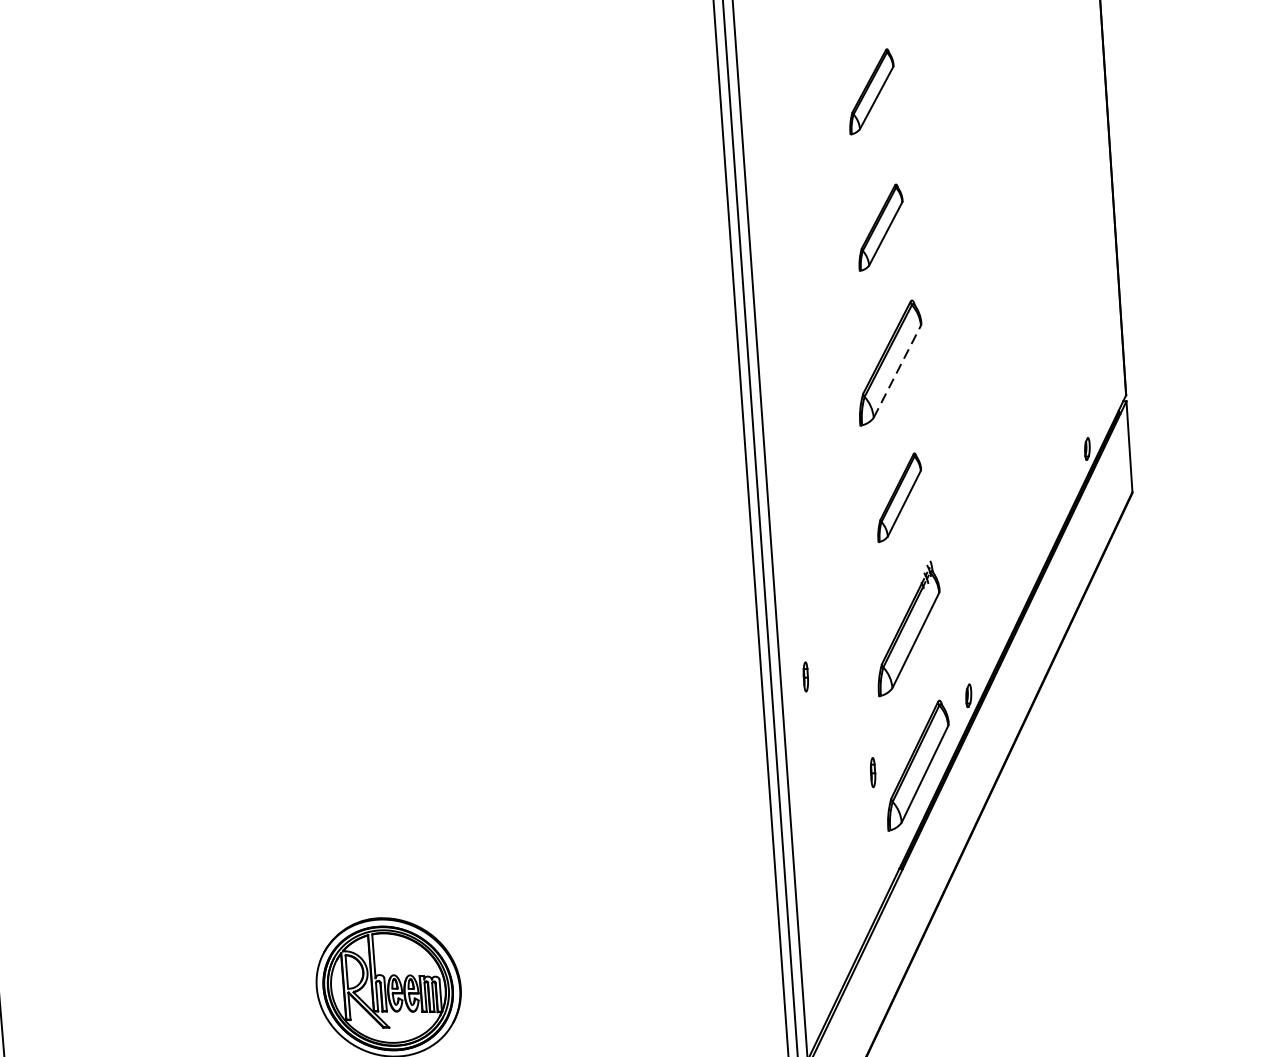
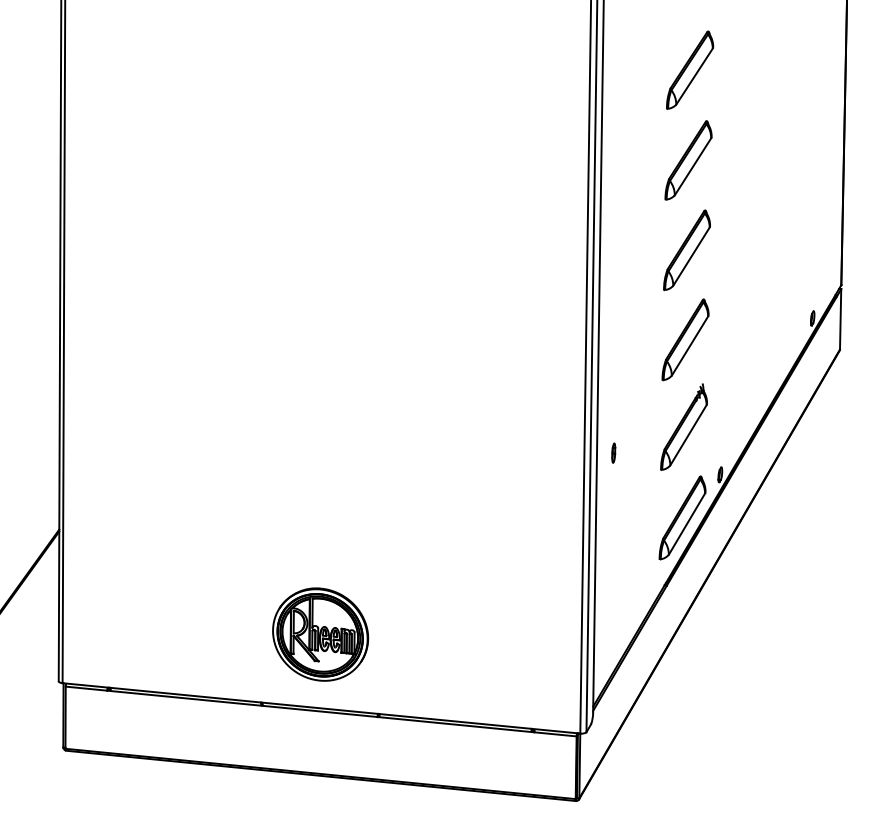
part: (871, 90) -> (690, 69), size x1.43
part: (880, 227) -> (688, 160), size x1.43
line: (897, 371) -> (691, 256), dashed -> solid
part: (899, 496) -> (685, 339), size x1.43
part: (872, 771) -> (652, 519), removed

